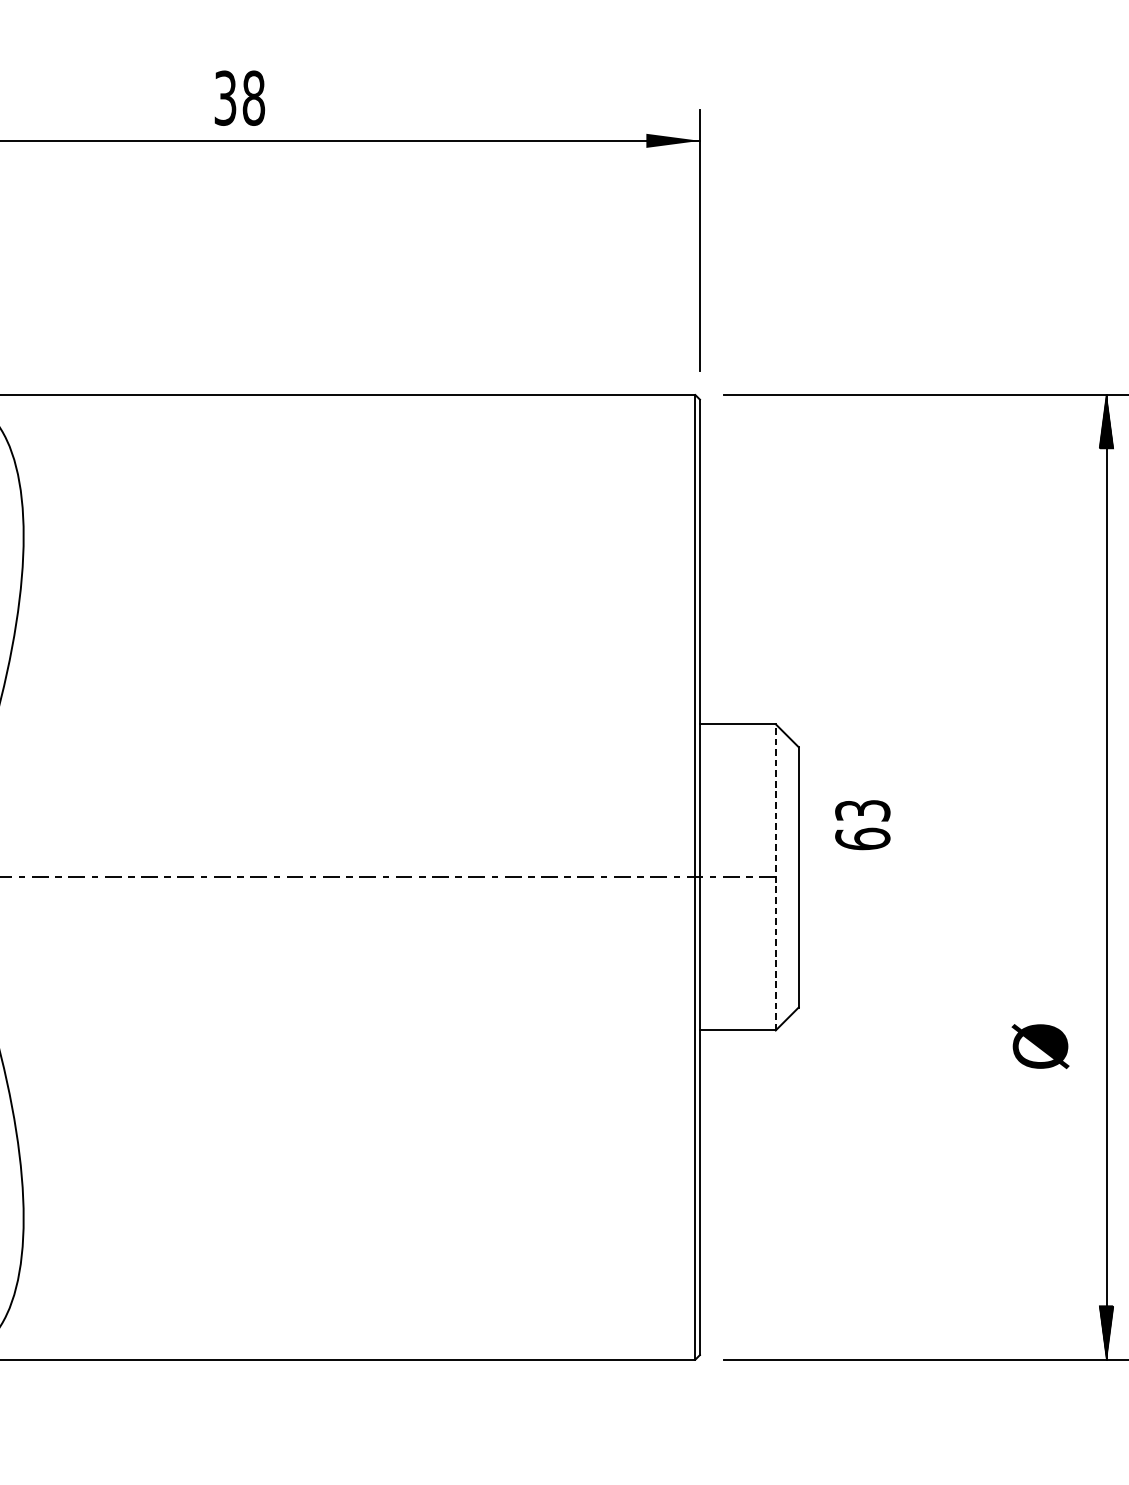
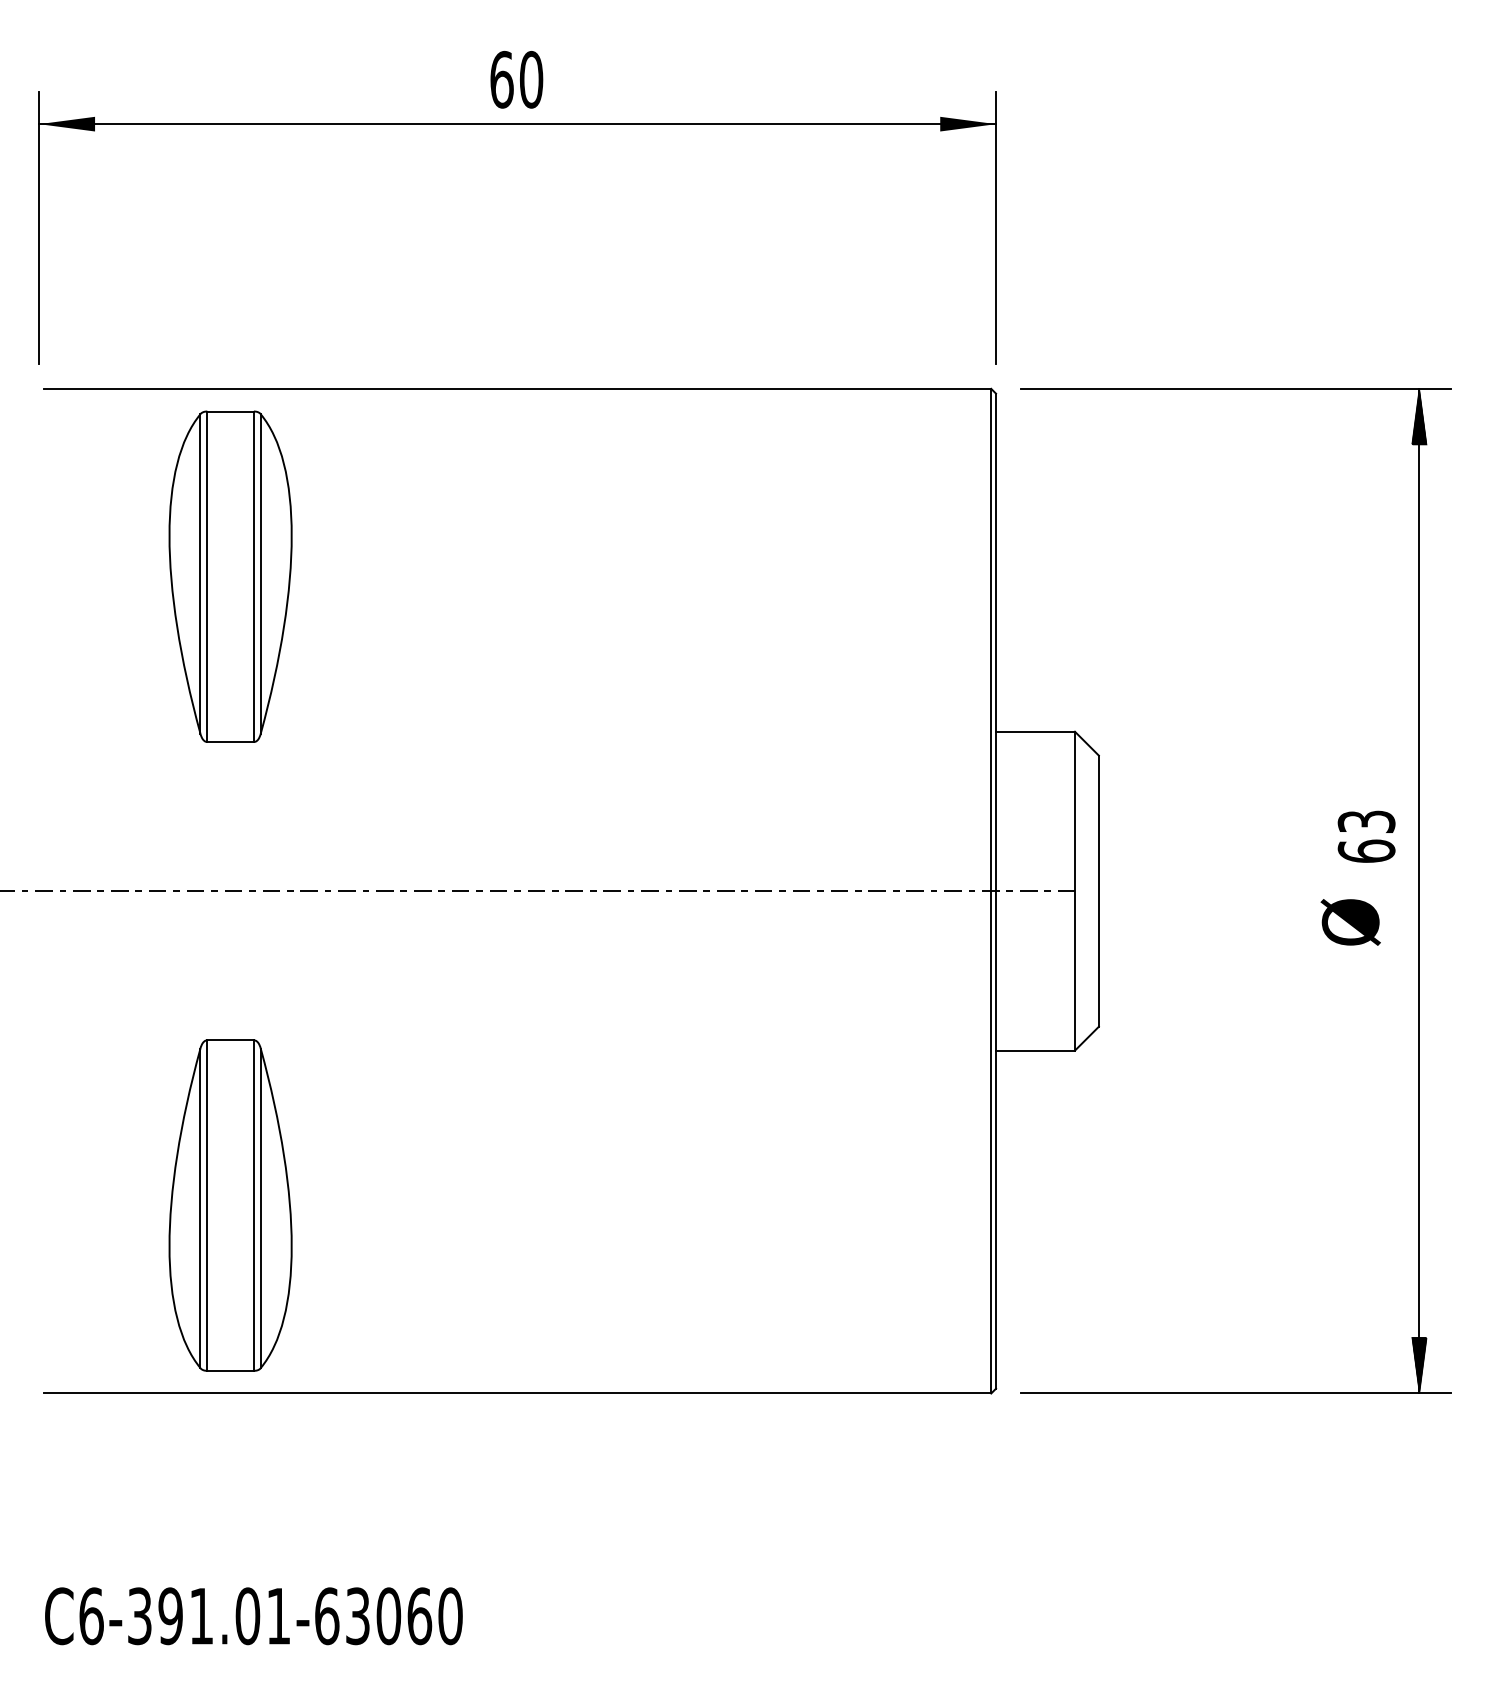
text: (239, 97) -> (516, 79), 38 -> 60
text: (862, 824) -> (1366, 836), moved
line: (775, 876) -> (1074, 890), dashed -> solid
text: (1040, 1046) -> (1350, 922), moved

